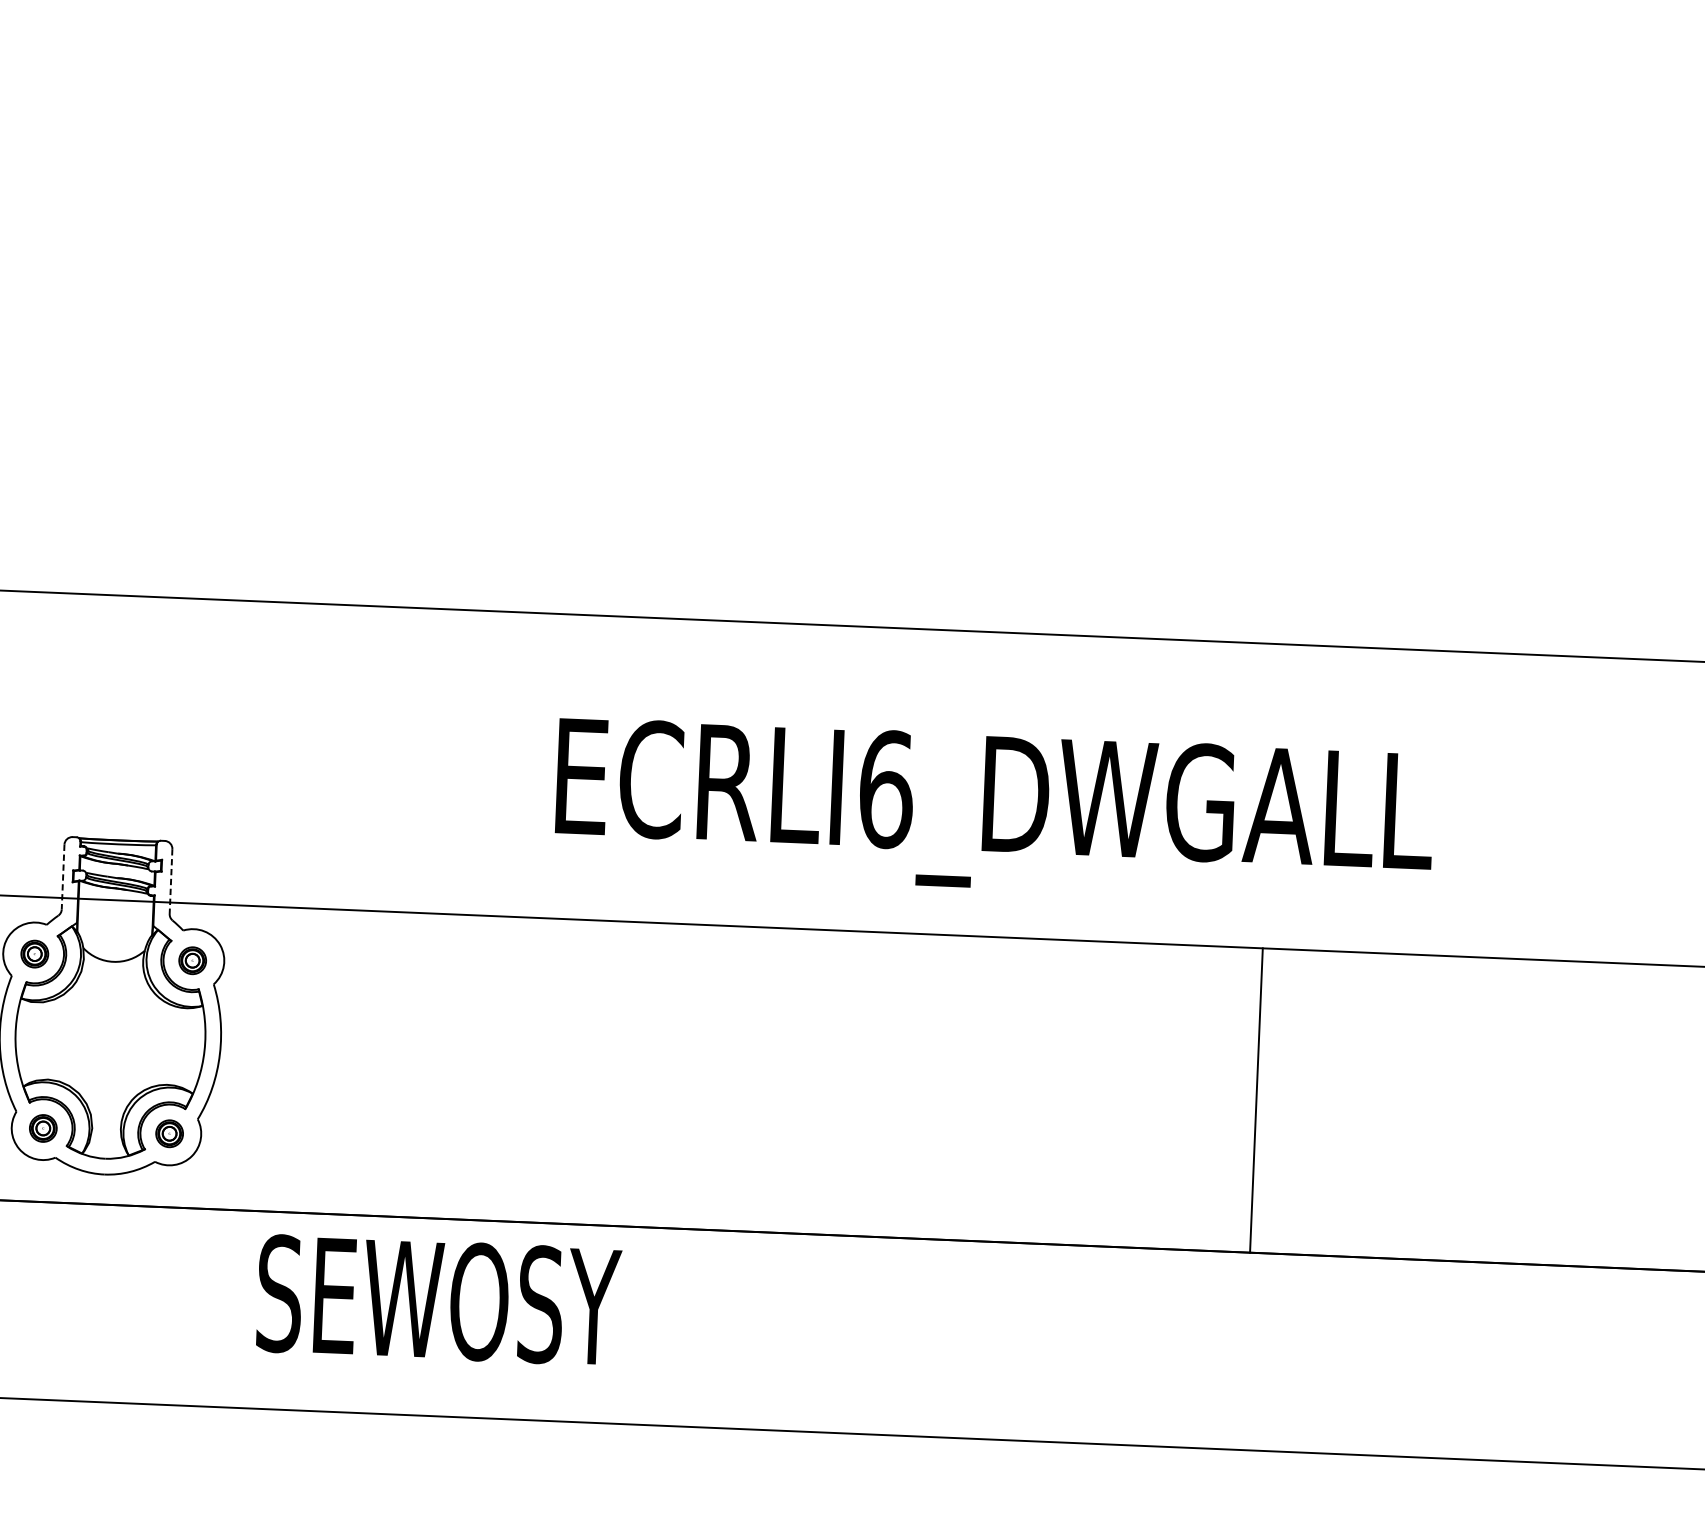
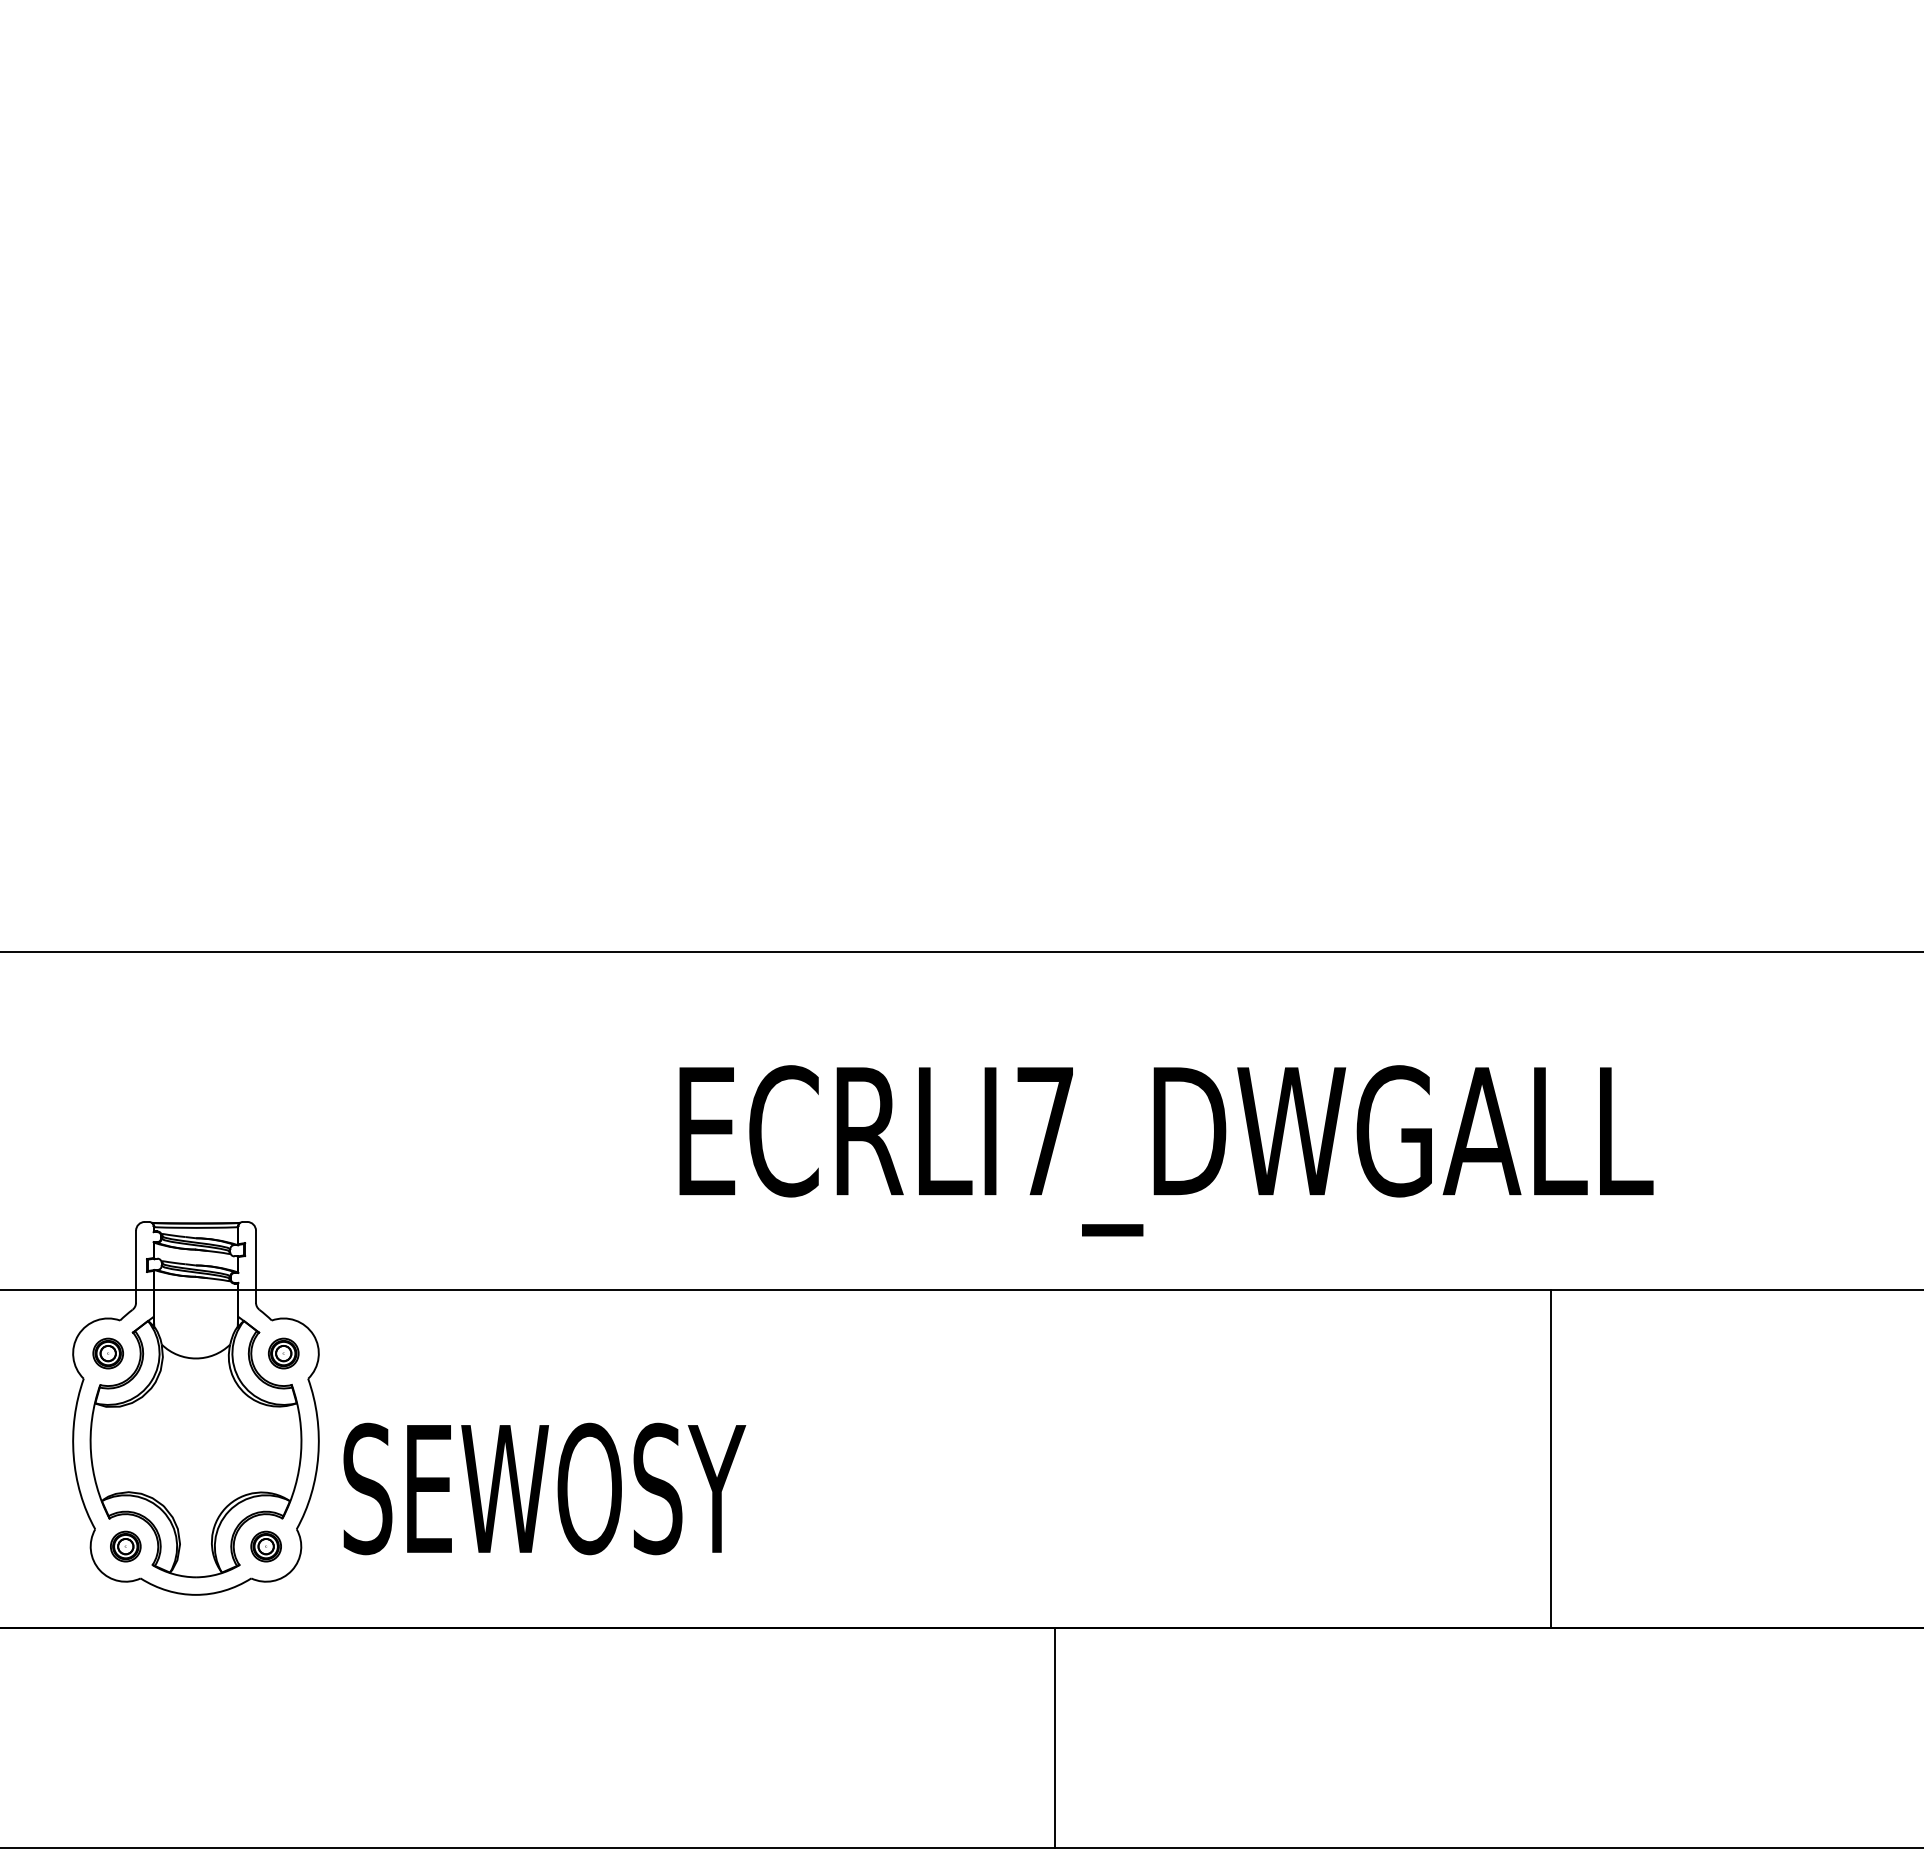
text: (886, 789) -> (1045, 1131), ECRLI6_DWGALL -> ECRLI7_DWGALL
line: (63, 877) -> (136, 1267), dashed -> solid
line: (171, 882) -> (256, 1267), dashed -> solid
line: (1256, 1100) -> (1551, 1459), moved
text: (438, 1299) -> (544, 1488), moved
line: (871, 1335) -> (1054, 1737), added

